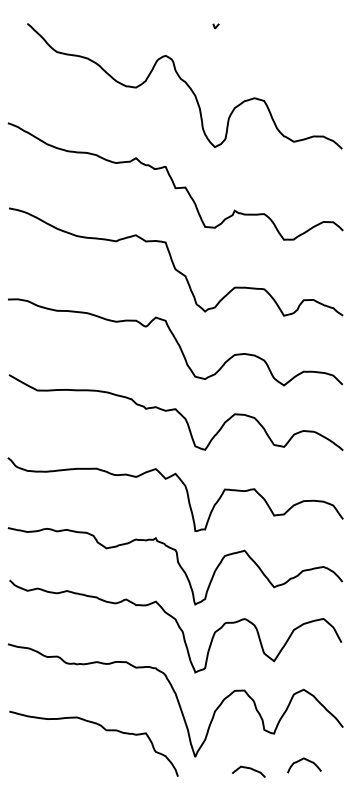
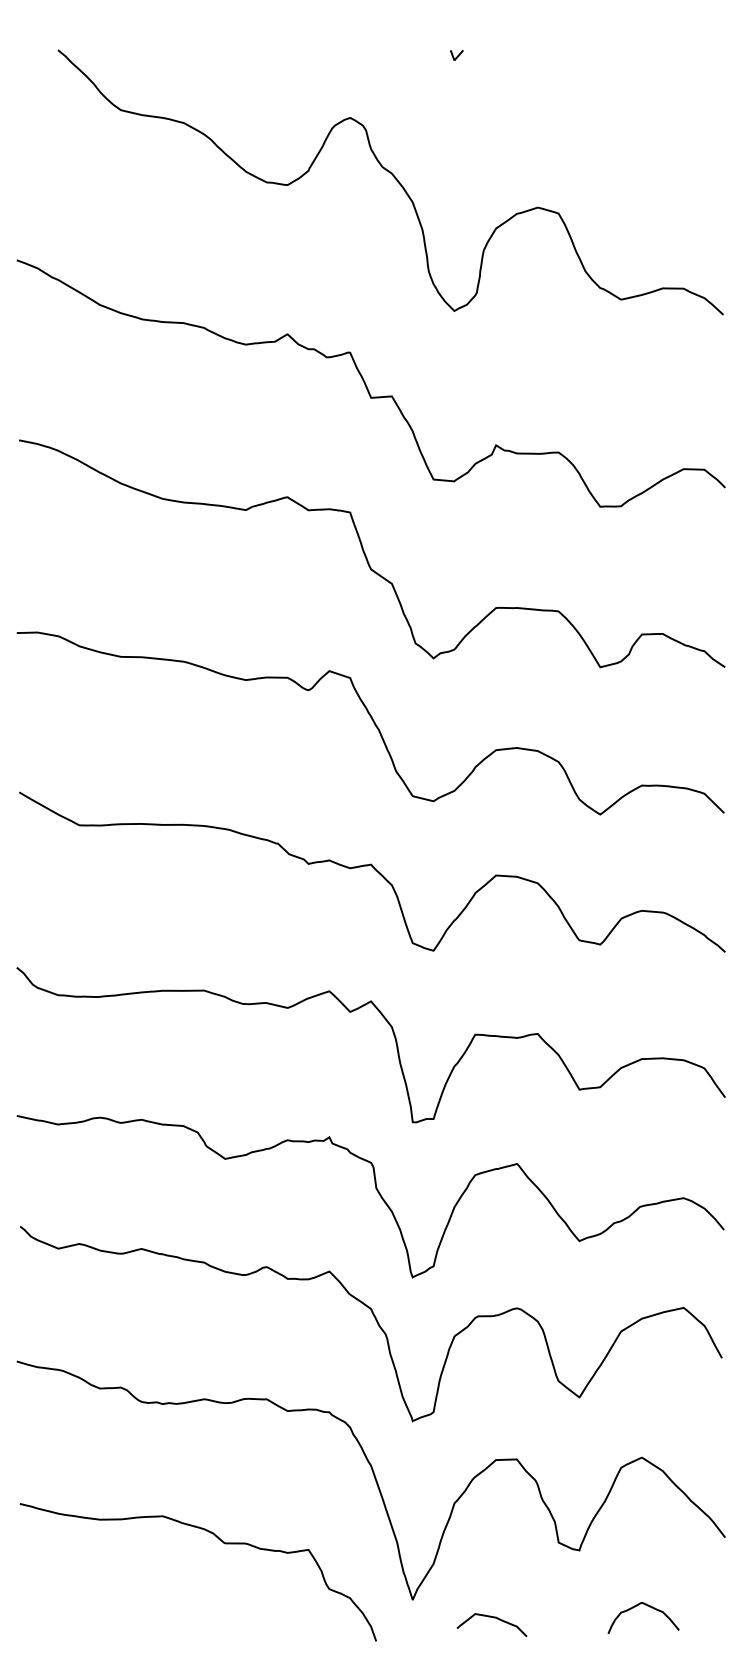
curve: (249, 769) -> (493, 1619), moved

